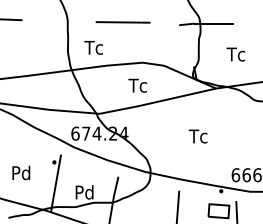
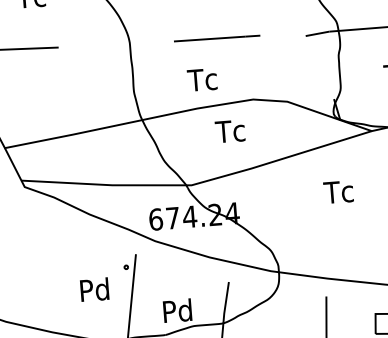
text: (93, 47) -> (201, 79), moved
text: (137, 85) -> (229, 131), moved
text: (197, 136) -> (337, 192), moved
text: (21, 172) -> (94, 289), moved

